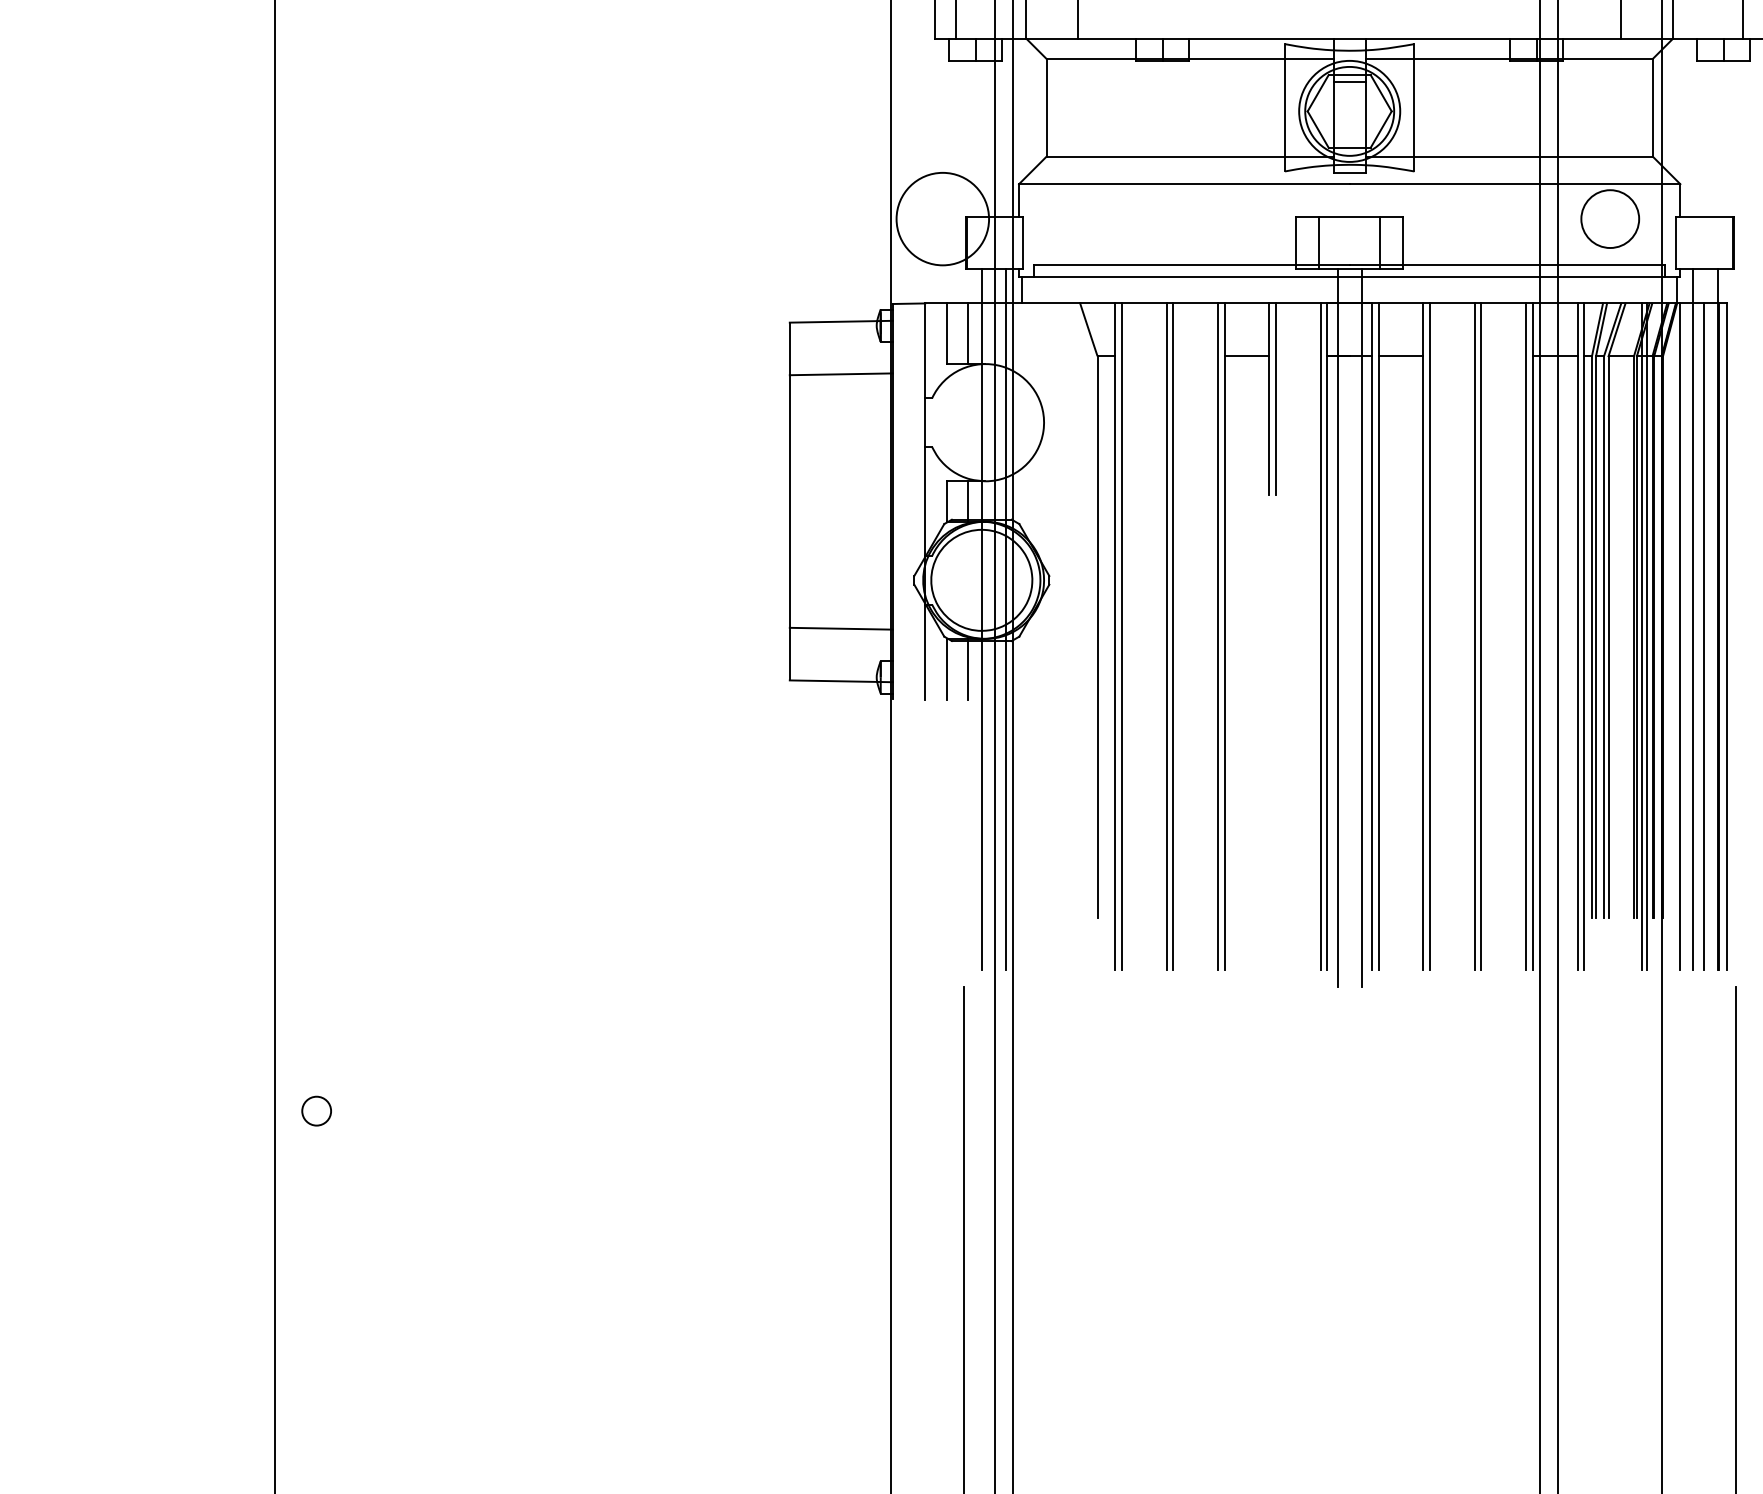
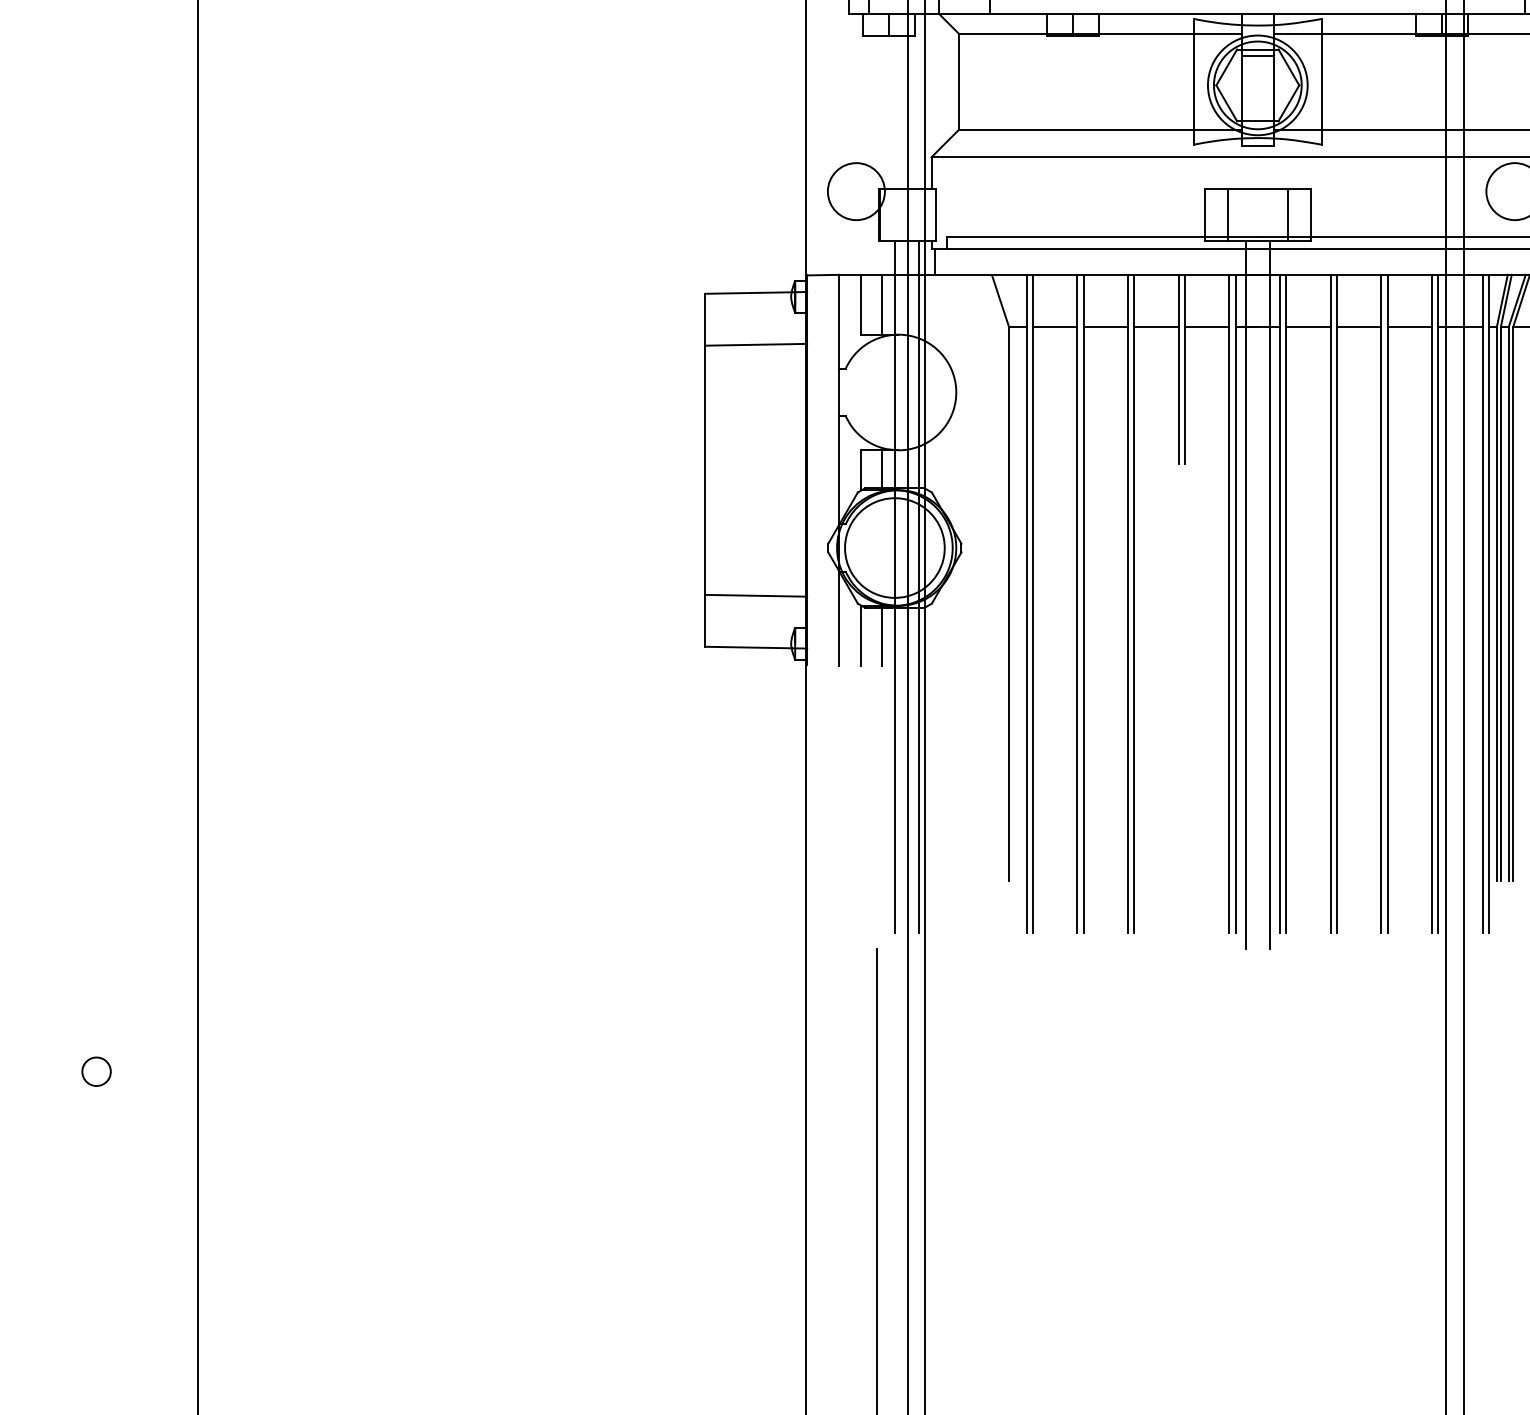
circle: (942, 219) -> (856, 192), size x0.62
line: (1143, 356) -> (1054, 327), added
line: (1195, 356) -> (1105, 327), added
line: (1297, 356) -> (1206, 327), added
line: (1451, 356) -> (1358, 327), added
line: (1503, 356) -> (1409, 327), added
circle: (316, 1110) -> (96, 1071), moved

